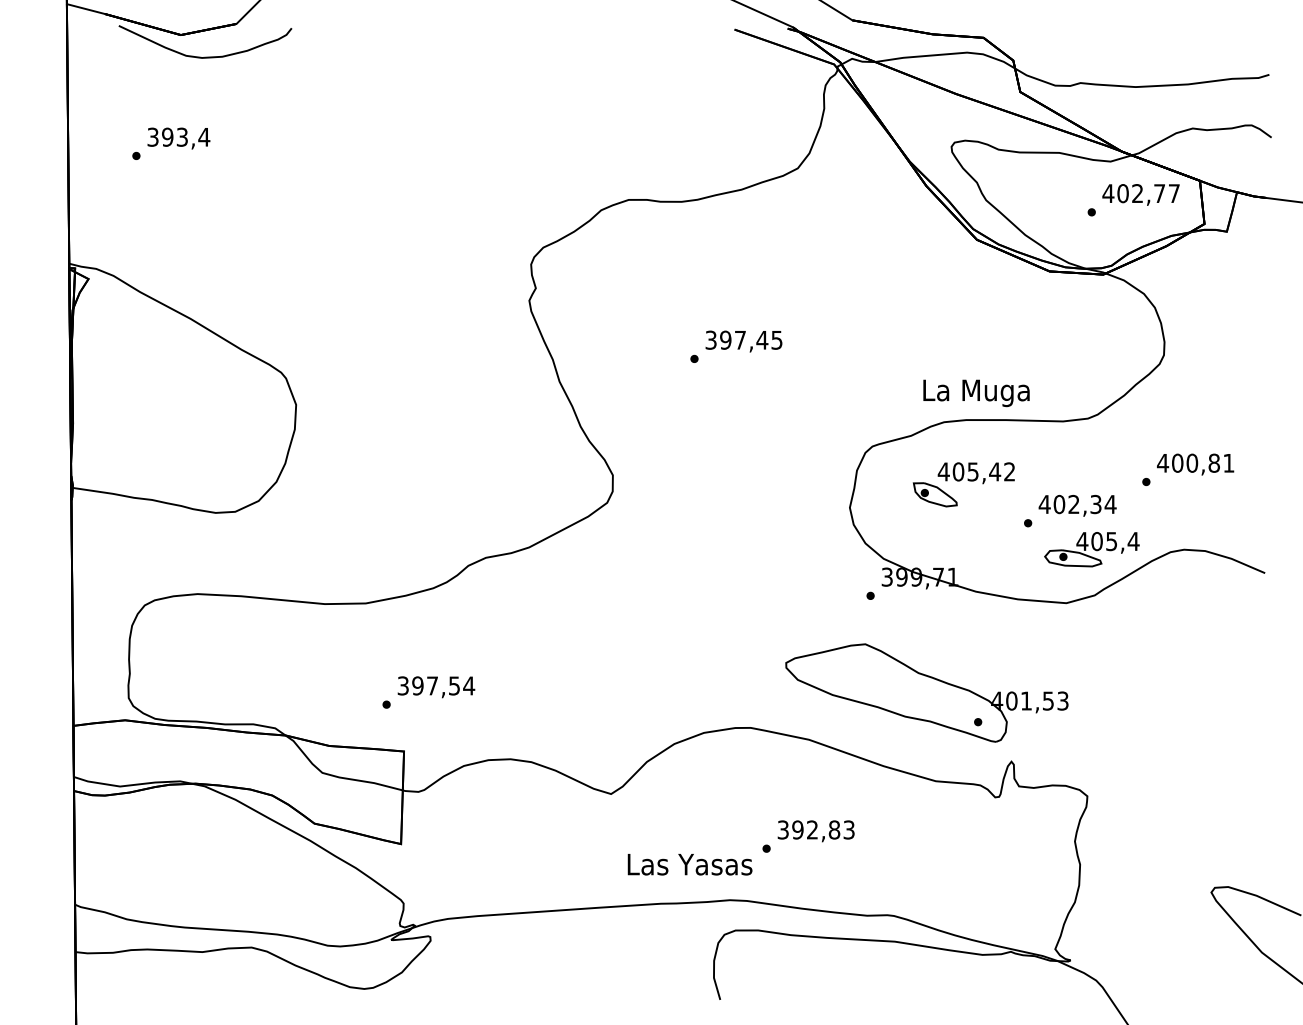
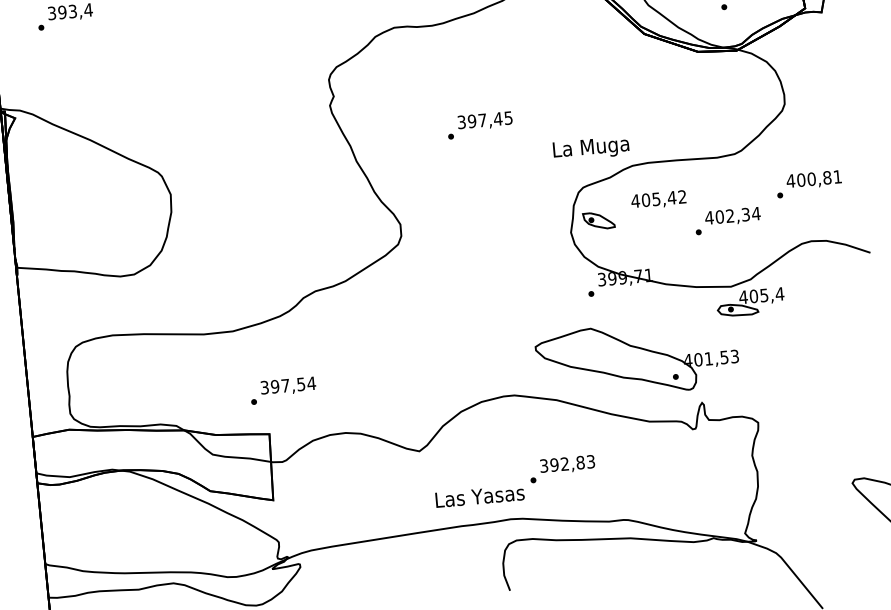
text: (976, 393) -> (591, 148), moved
part: (934, 494) -> (598, 220), moved
part: (1091, 549) -> (750, 302), moved

